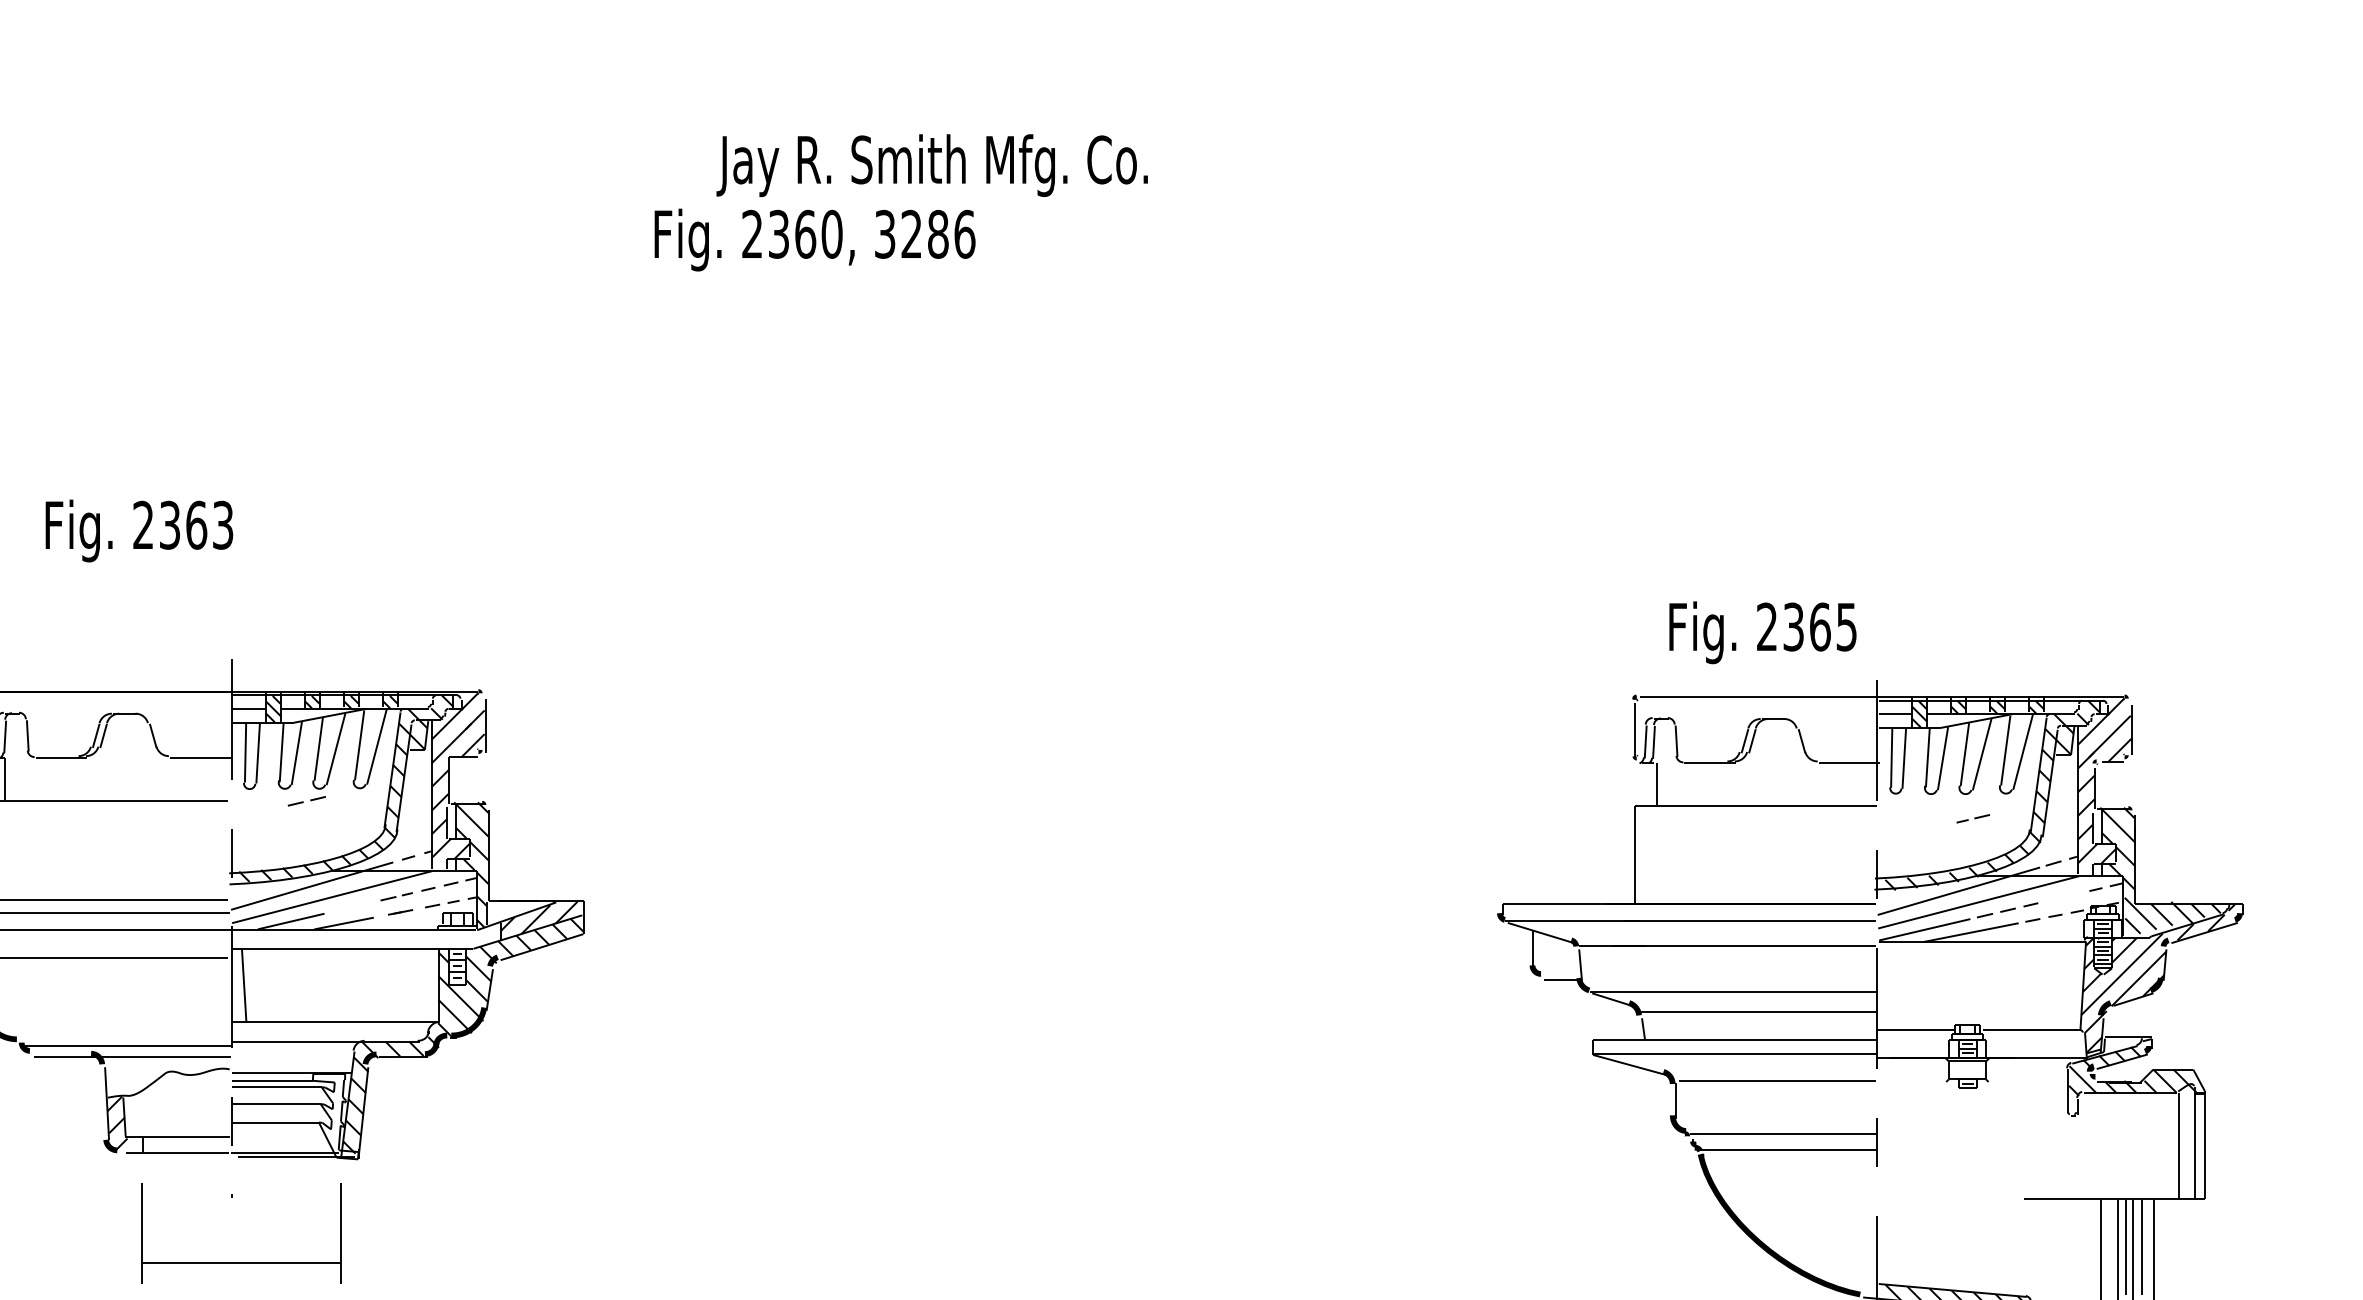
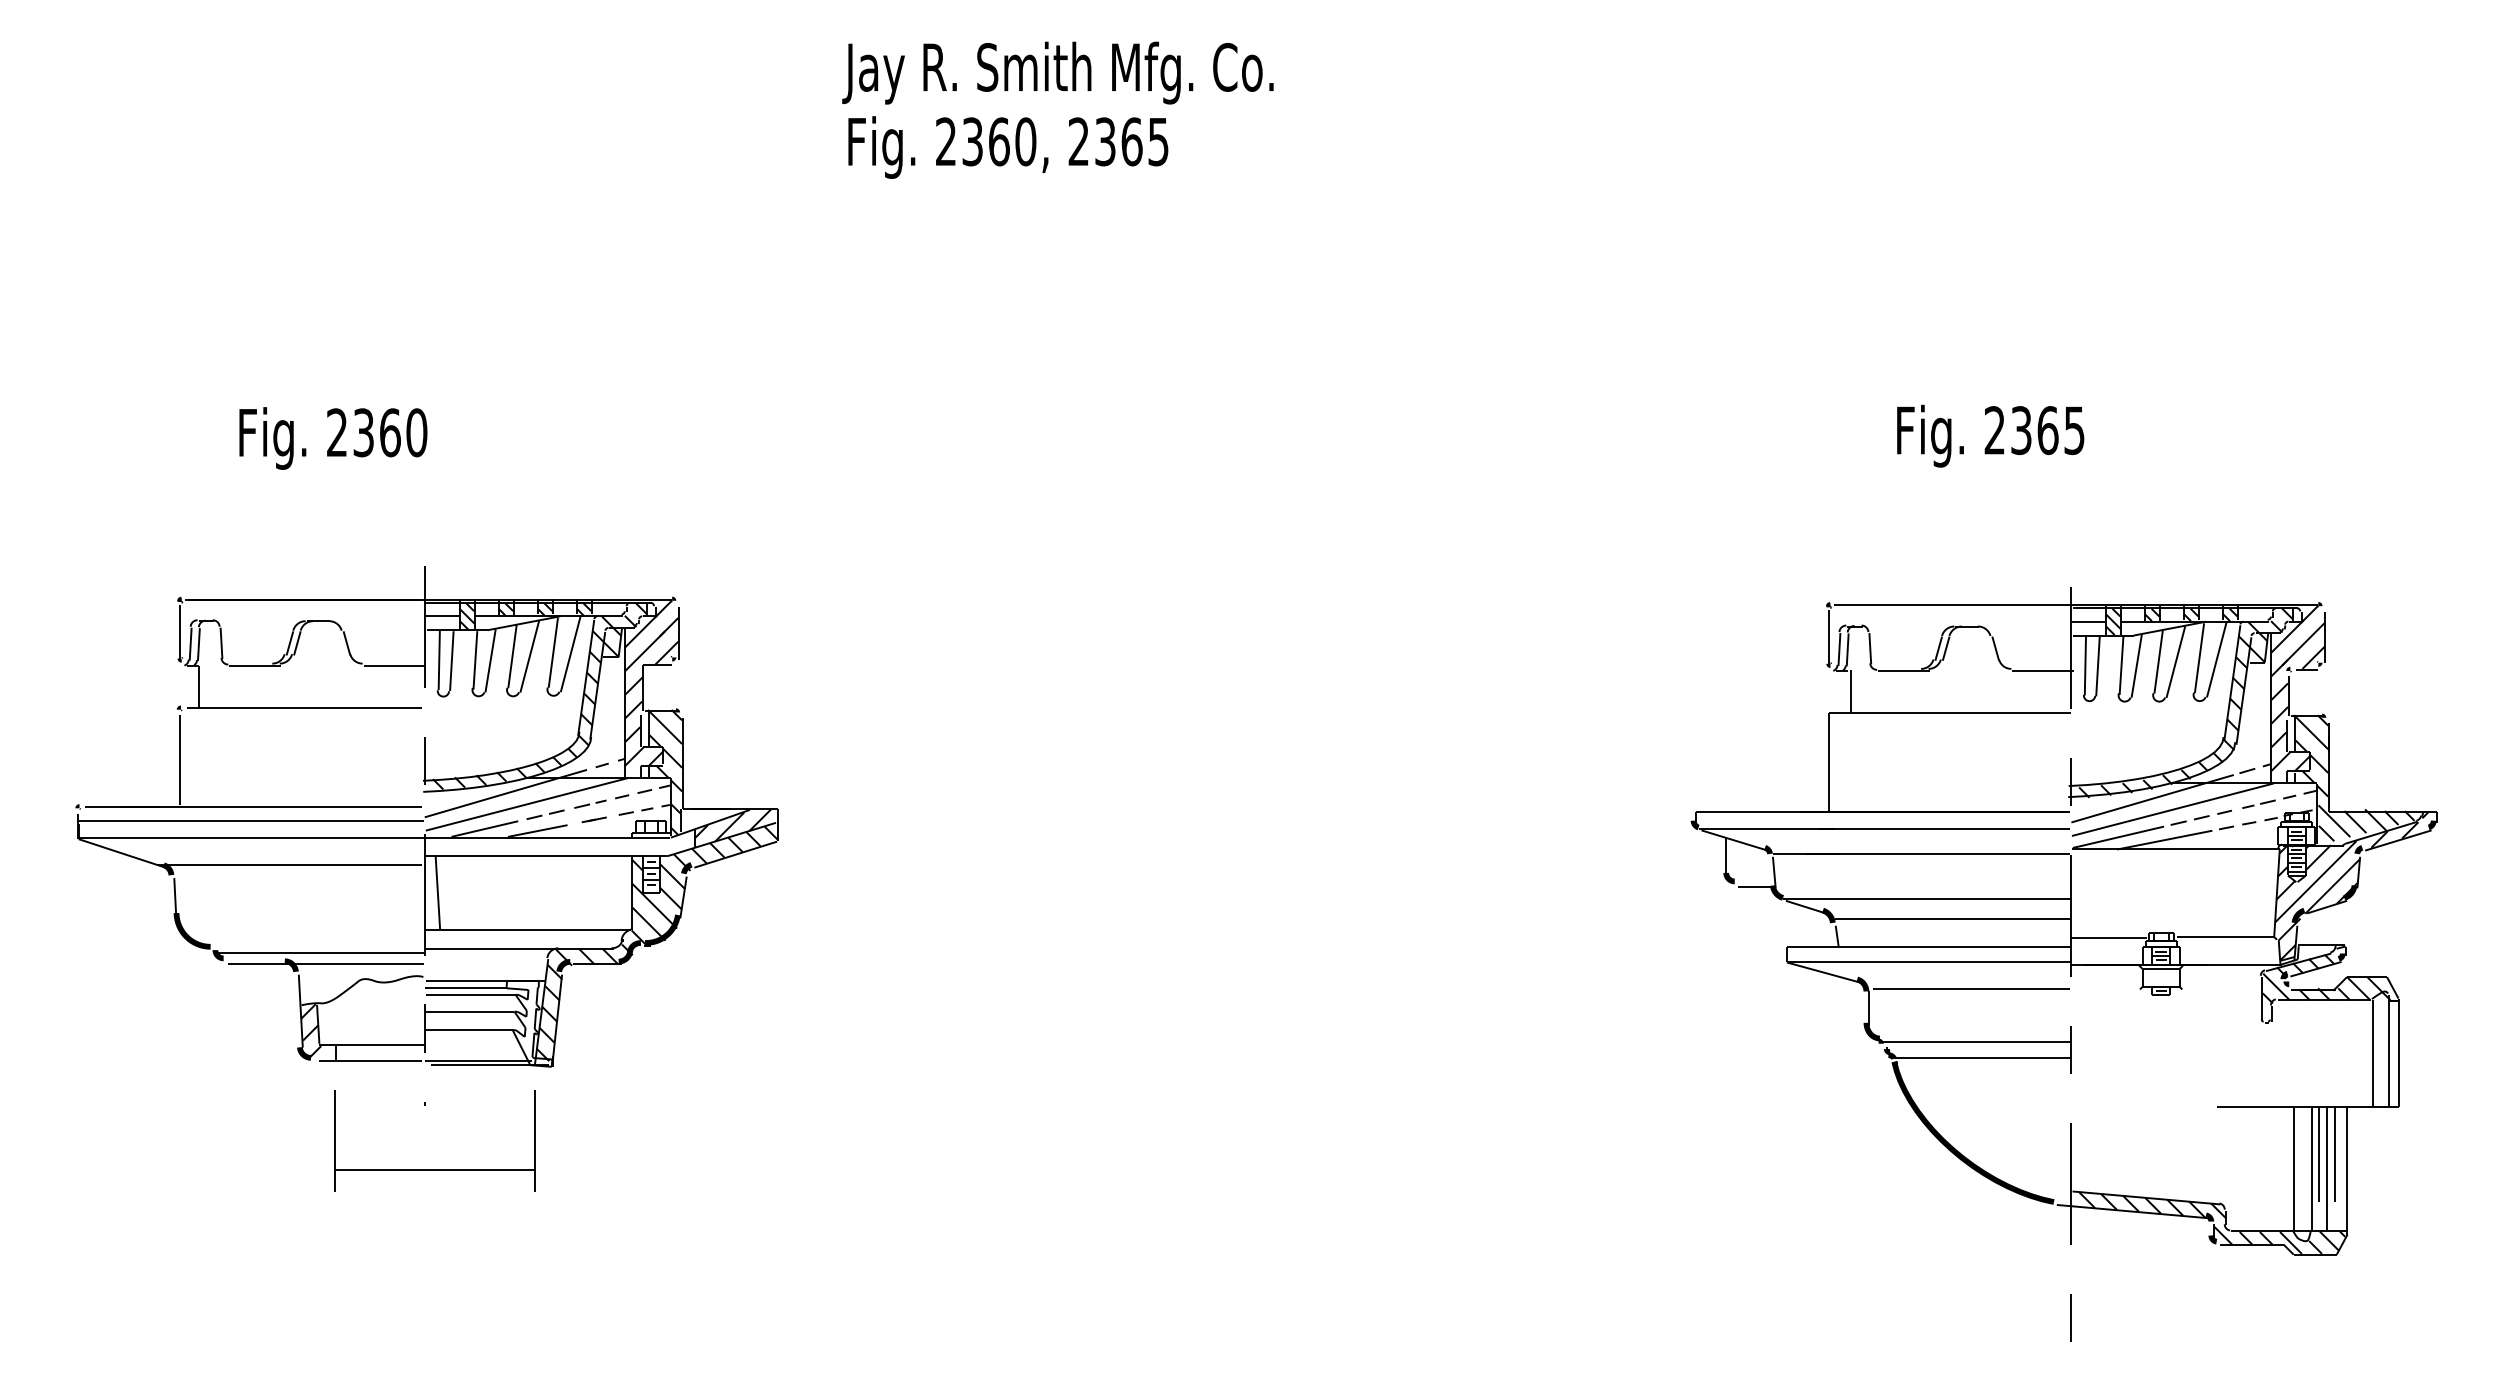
text: (931, 165) -> (1057, 72), moved
text: (924, 234) -> (1118, 141), 3286 -> 2365
text: (222, 525) -> (416, 432), 2363 -> 2360
text: (1762, 632) -> (1990, 435), moved
line: (303, 802) -> (542, 815), moved
line: (1974, 818) -> (2260, 803), moved

